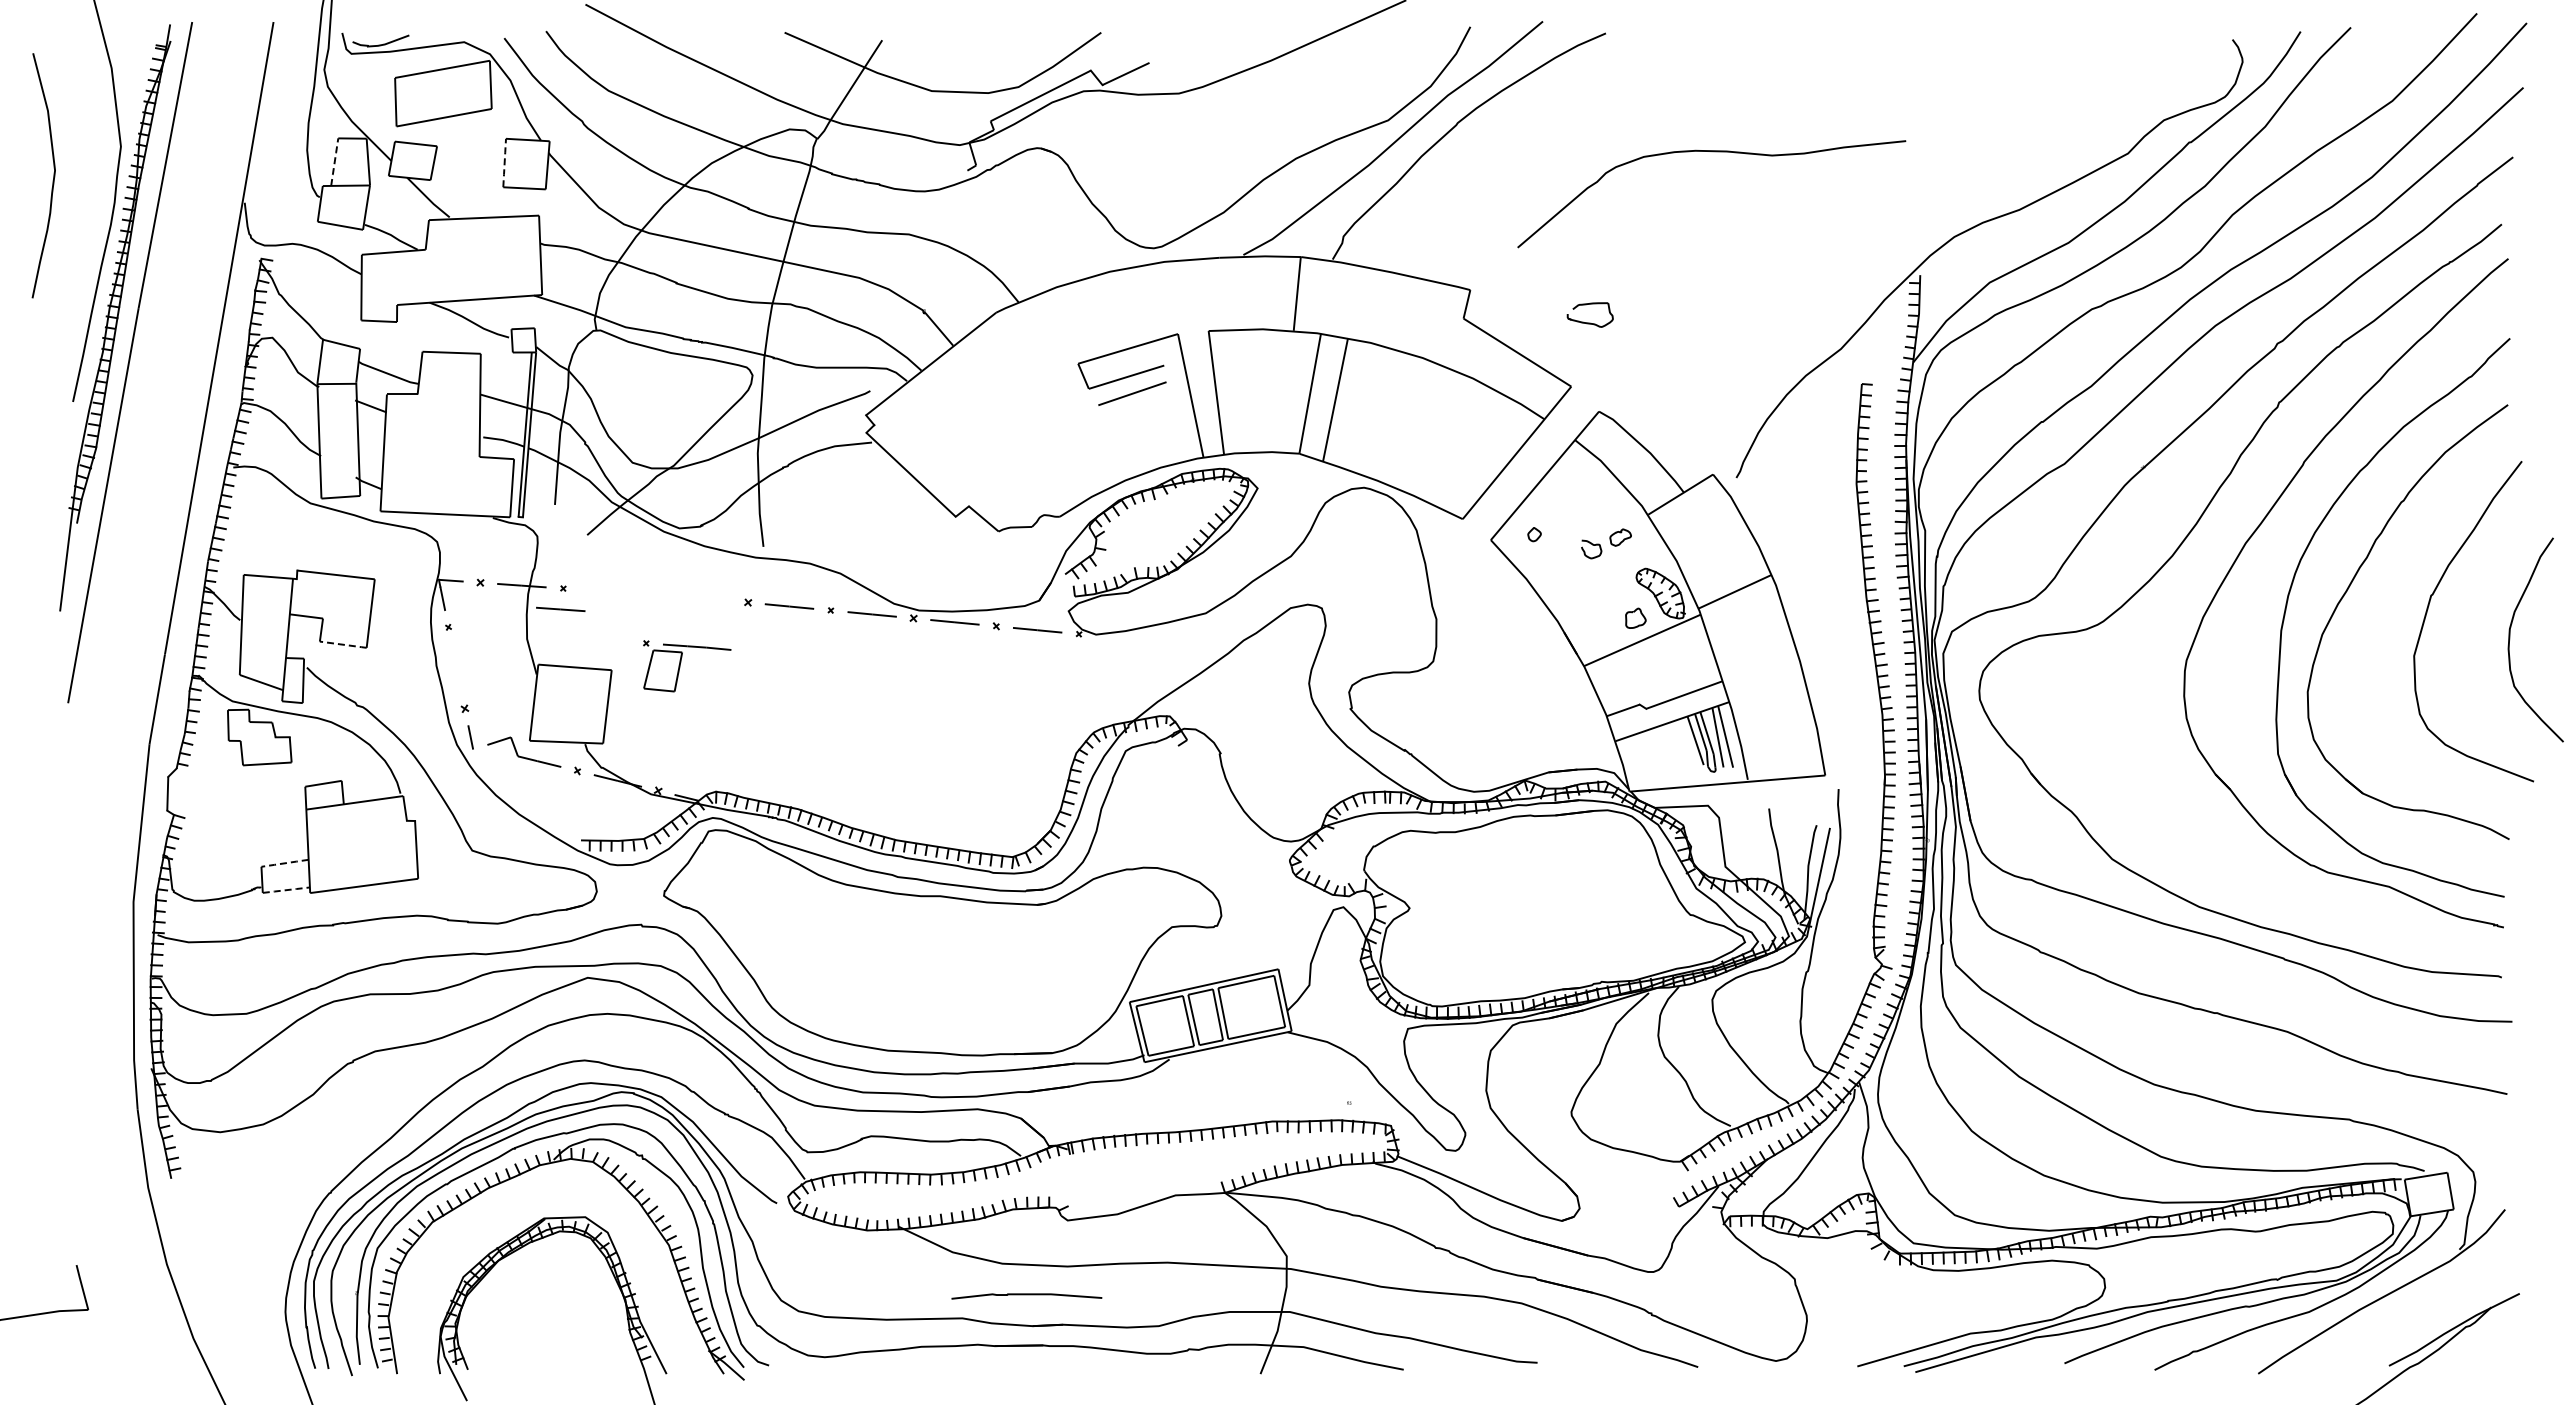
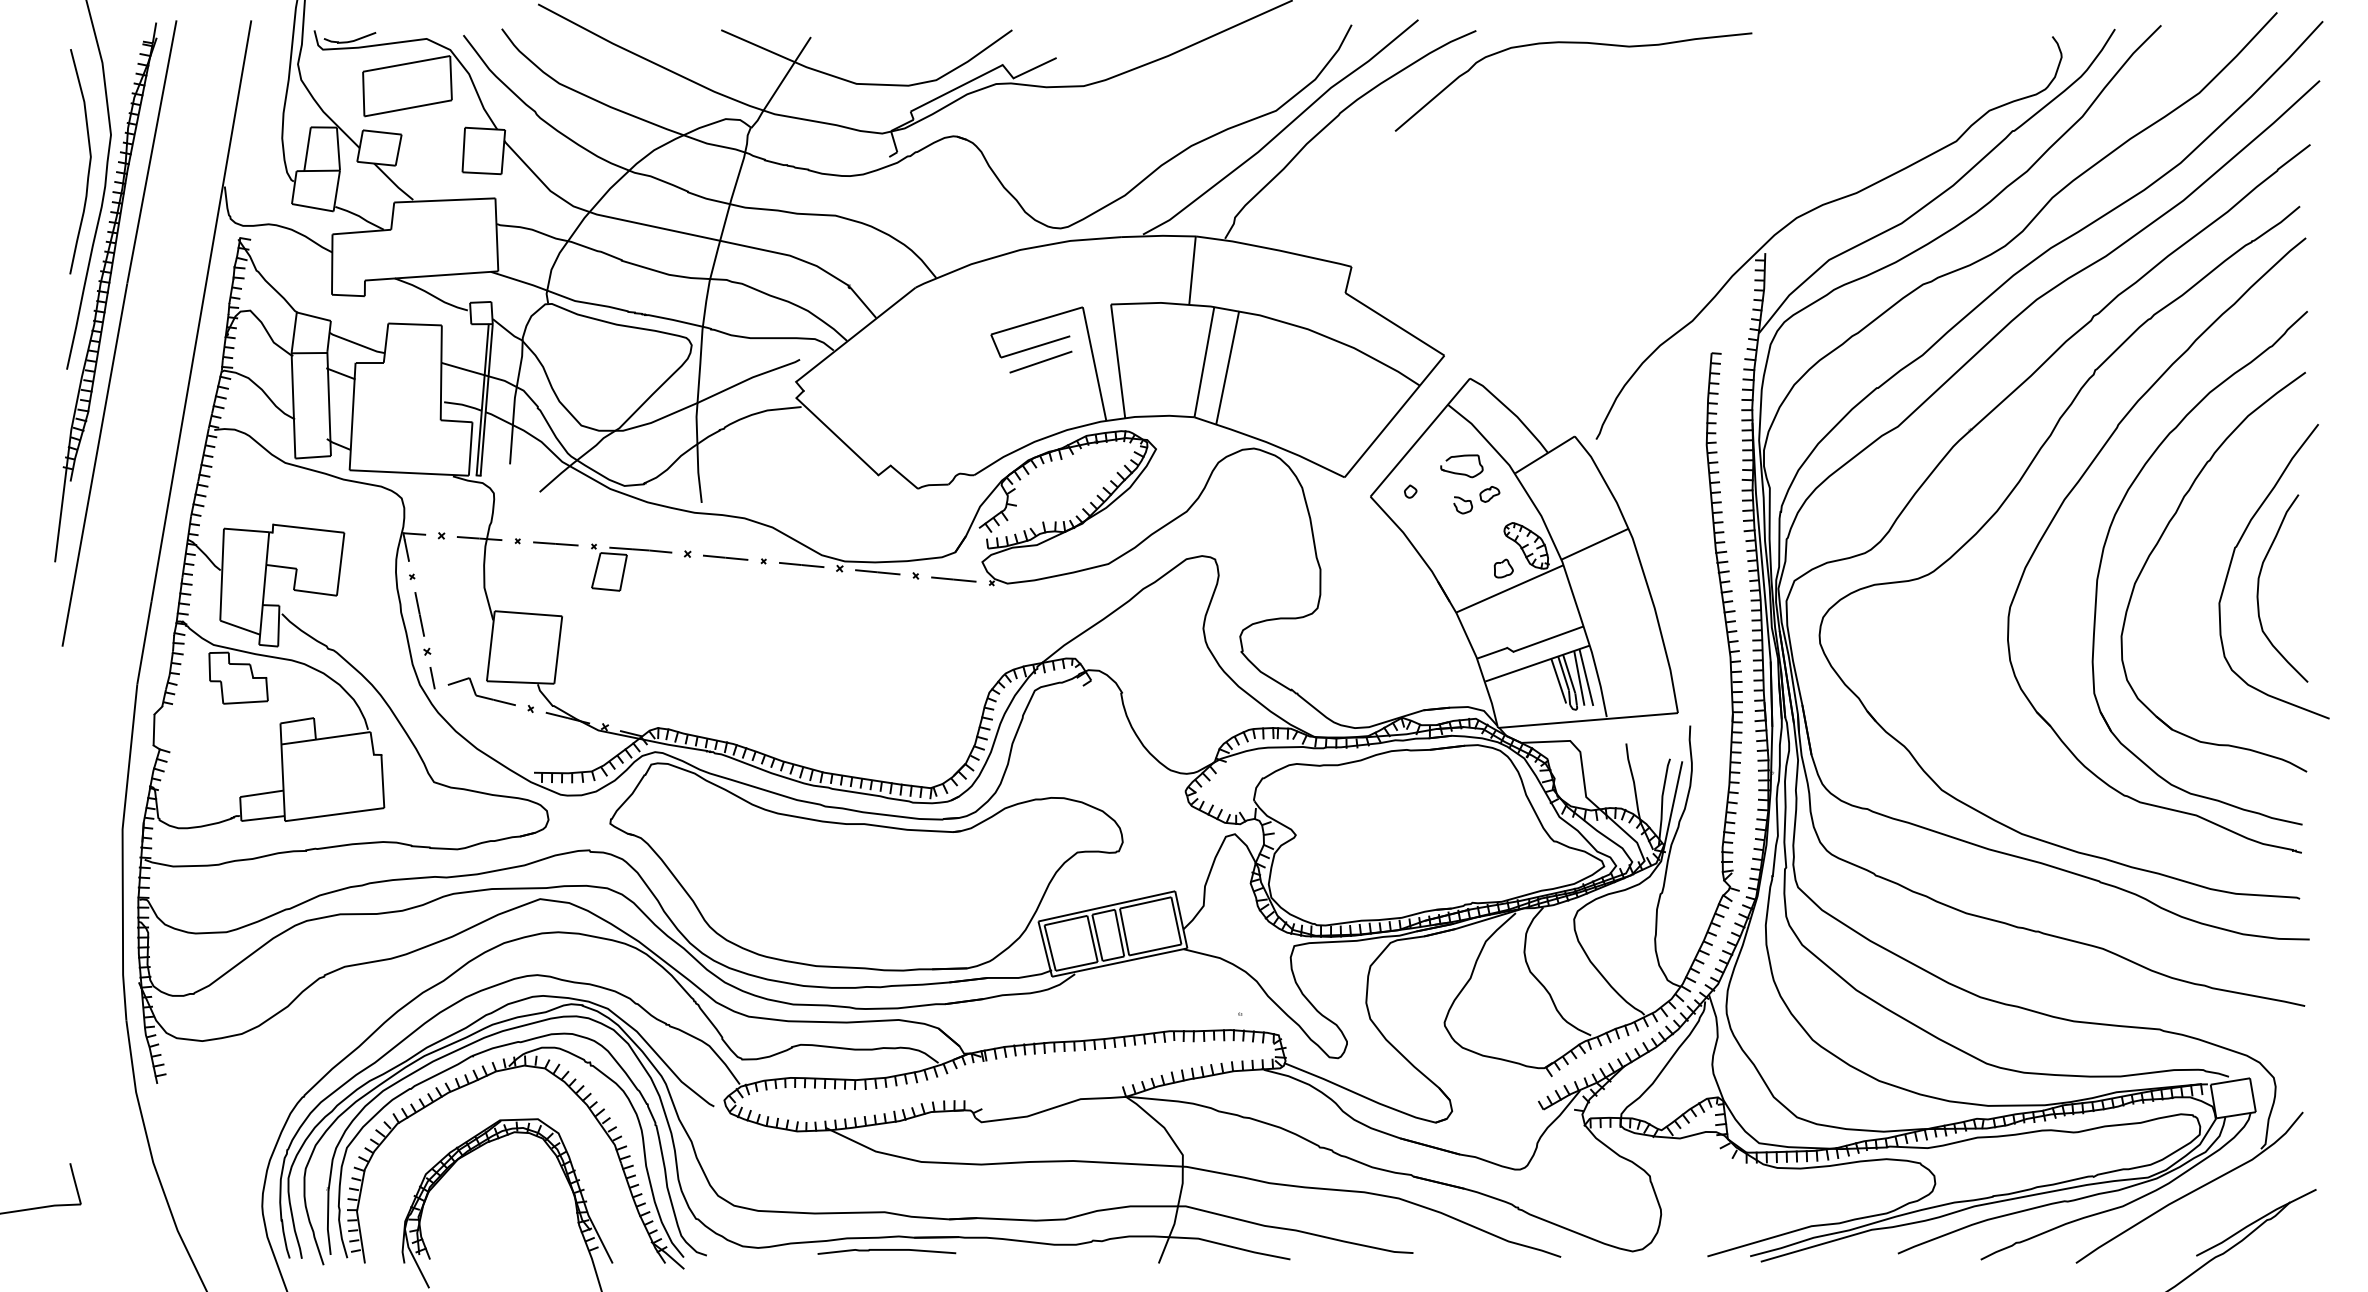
curve: (1712, 152) -> (1574, 43), moved
line: (334, 162) -> (307, 149), dashed -> solid
line: (504, 162) -> (463, 149), dashed -> solid
curve: (53, 175) -> (89, 161), moved
part: (1589, 322) -> (1461, 473), moved
line: (560, 608) -> (555, 543), moved
curve: (2510, 639) -> (2259, 588), moved
line: (342, 644) -> (314, 592), dashed -> solid
part: (680, 666) -> (625, 567), moved
line: (456, 667) -> (419, 613), added
line: (285, 863) -> (262, 794), dashed -> solid
line: (286, 890) -> (263, 818), dashed -> solid
curve: (1026, 1295) -> (886, 1250), moved

